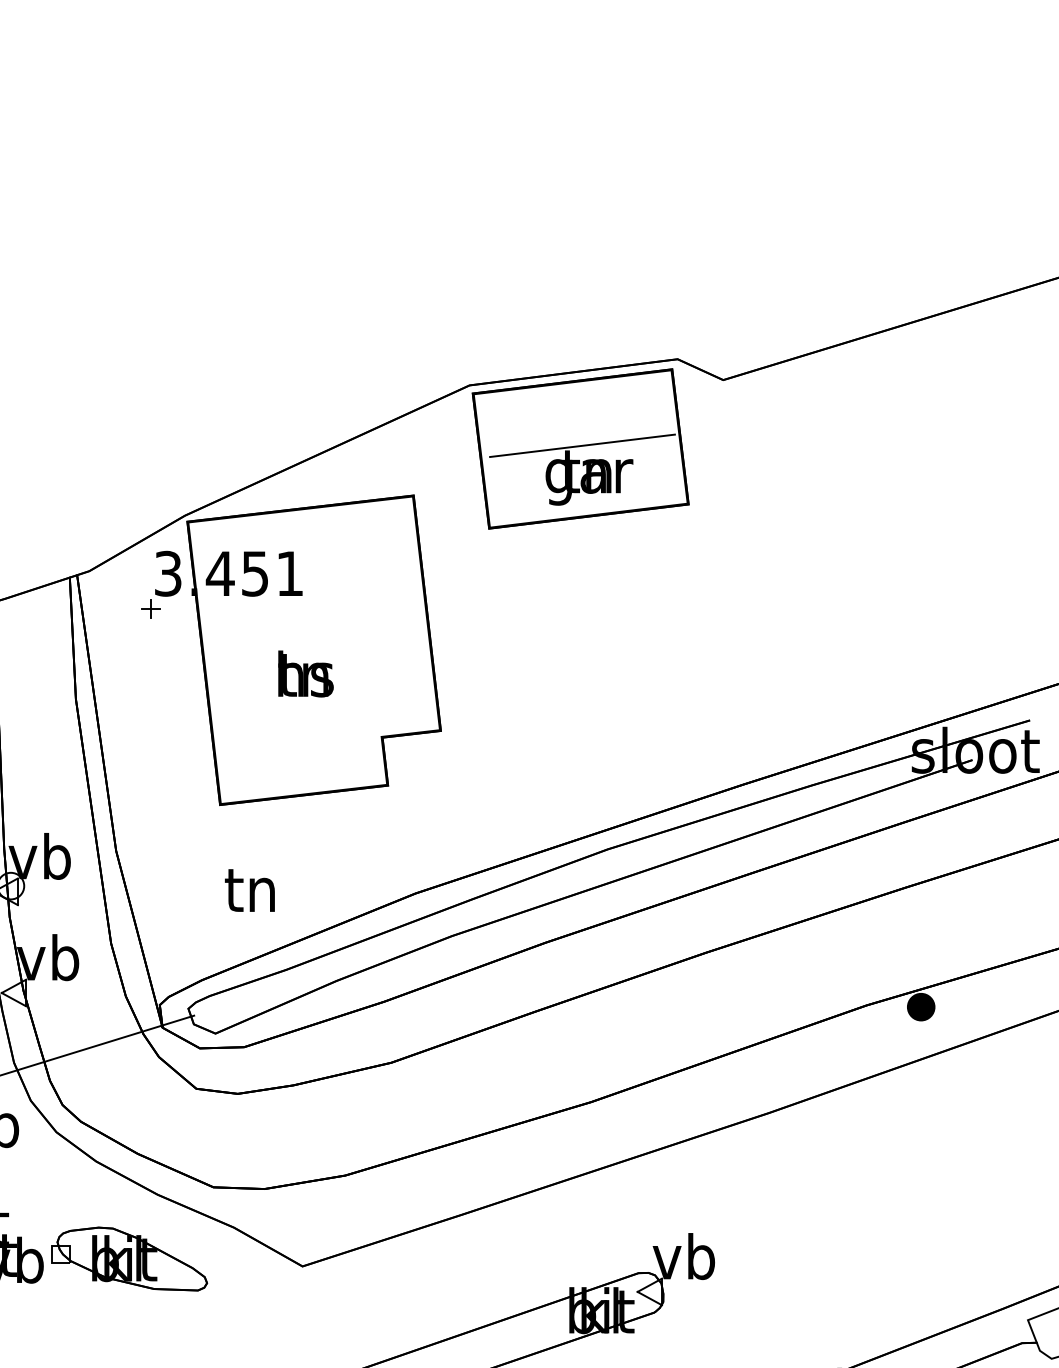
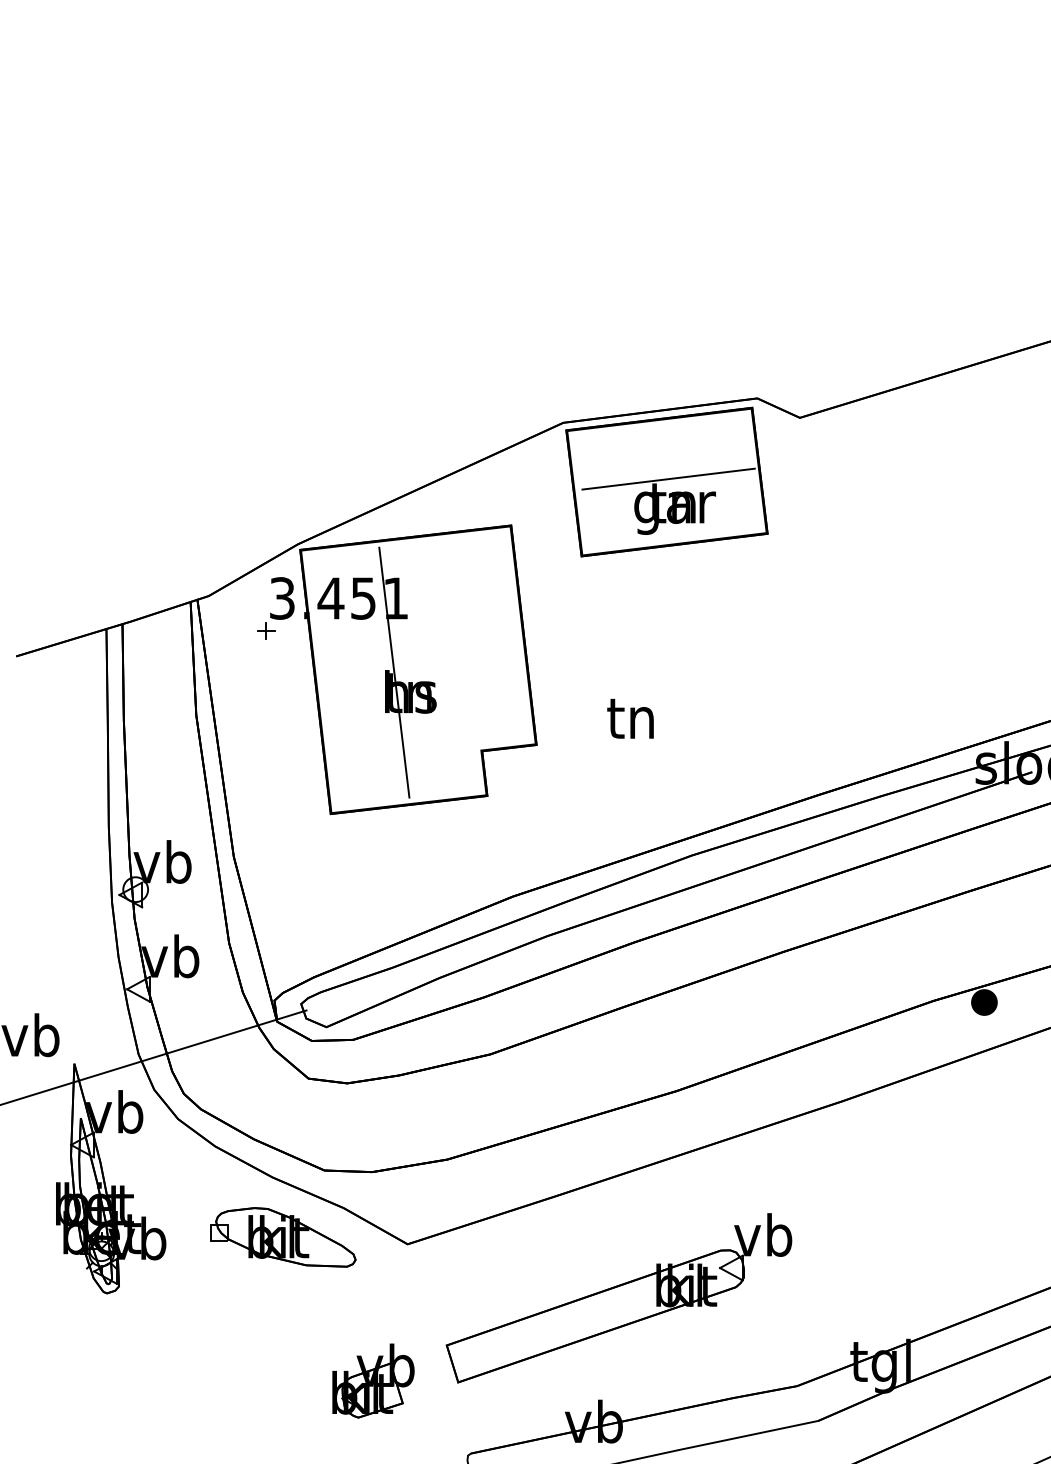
line: (288, 653) -> (394, 672), added
text: (249, 890) -> (630, 718), moved
part: (129, 1259) -> (283, 1237), moved

